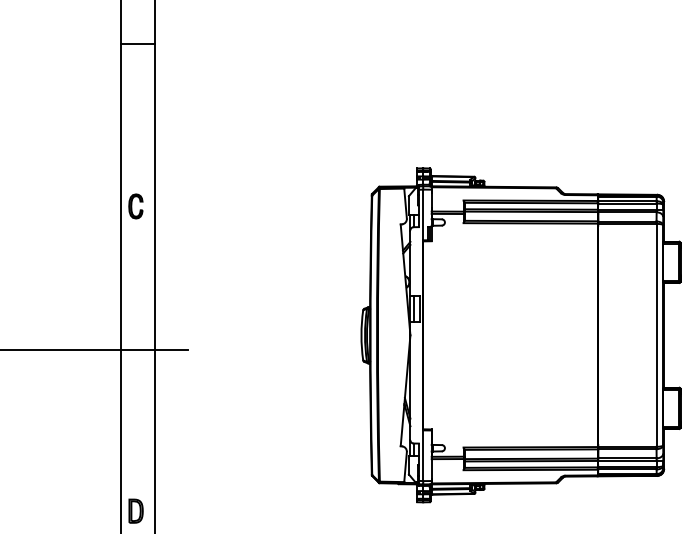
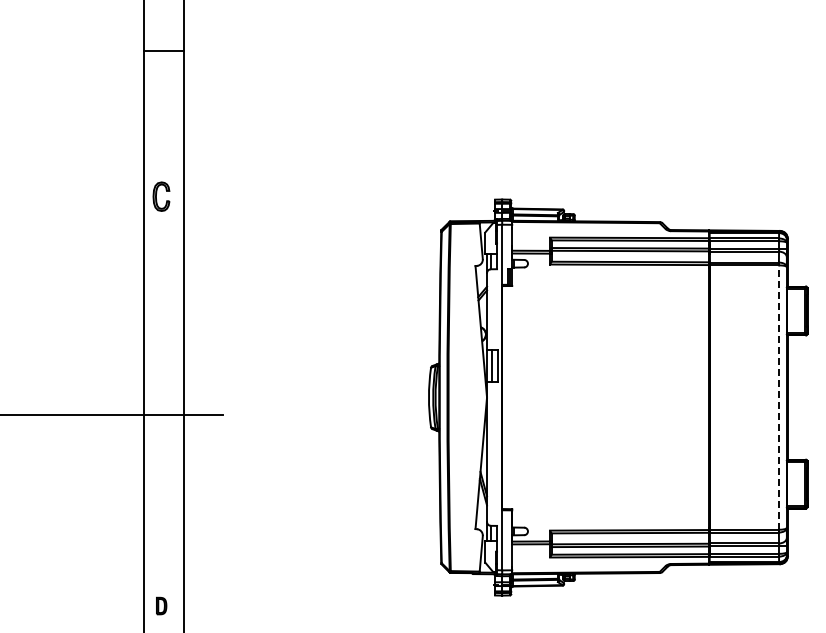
part: (135, 206) -> (161, 196), moved
line: (656, 335) -> (778, 397), solid -> dashed
part: (135, 510) -> (161, 605), size x0.6

